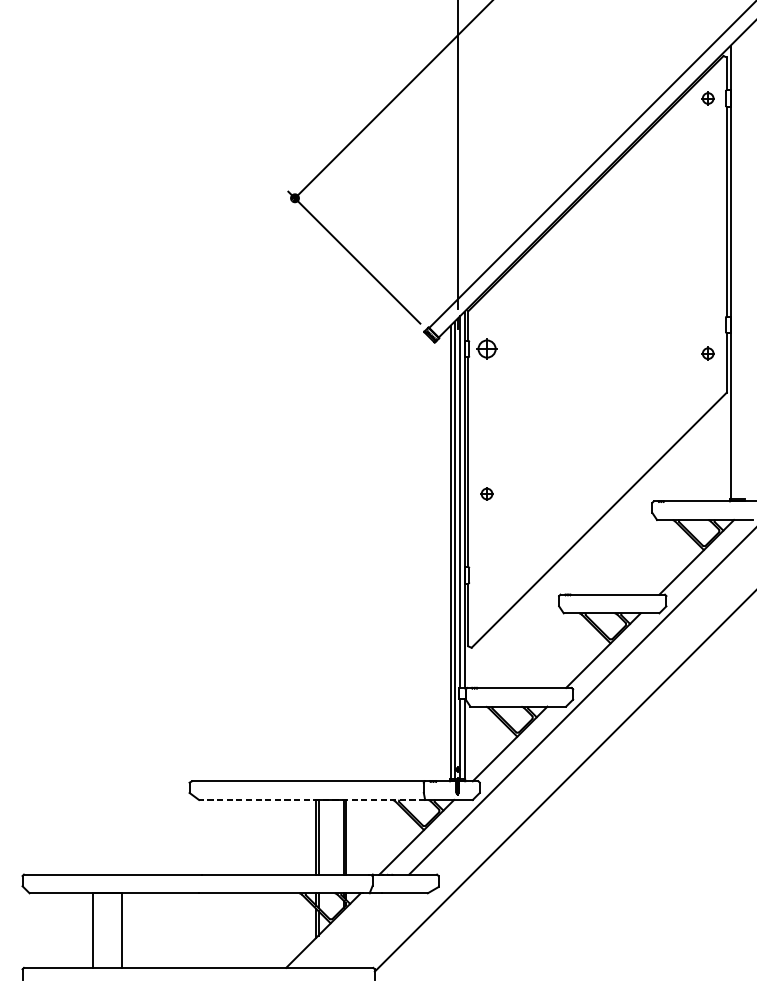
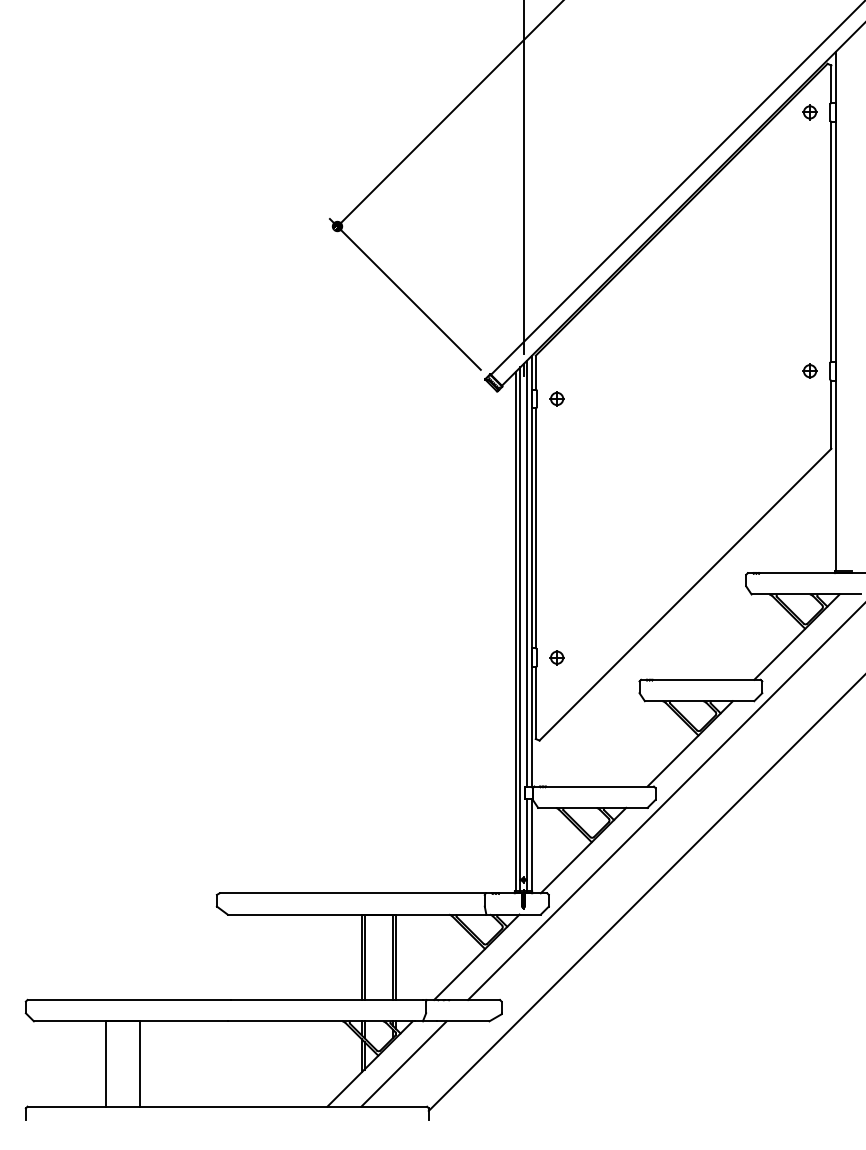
part: (486, 348) -> (556, 398), size x0.62
part: (707, 353) -> (809, 370), moved
part: (486, 493) -> (556, 657), moved
line: (311, 799) -> (356, 914), dashed -> solid
line: (352, 930) -> (403, 1063), added

